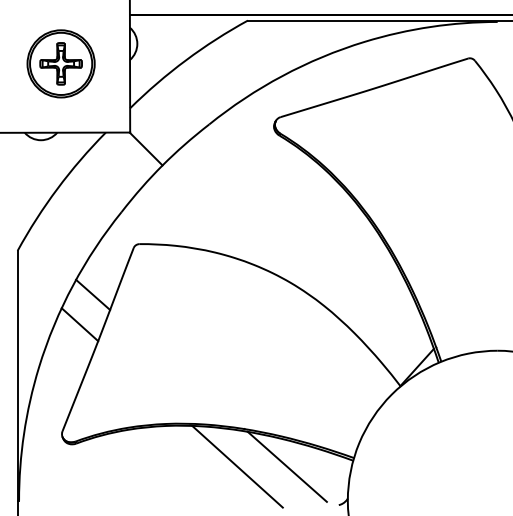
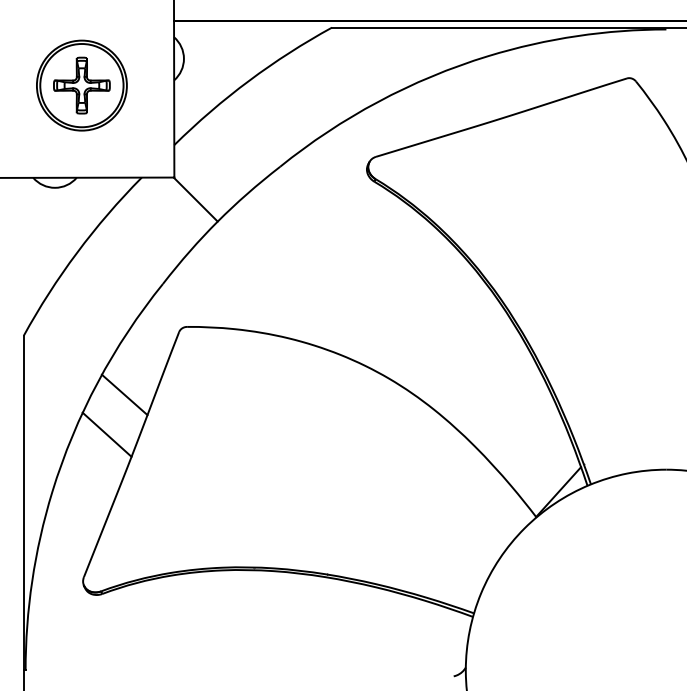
line: (237, 466) -> (317, 624), removed
line: (287, 467) -> (384, 625), removed

